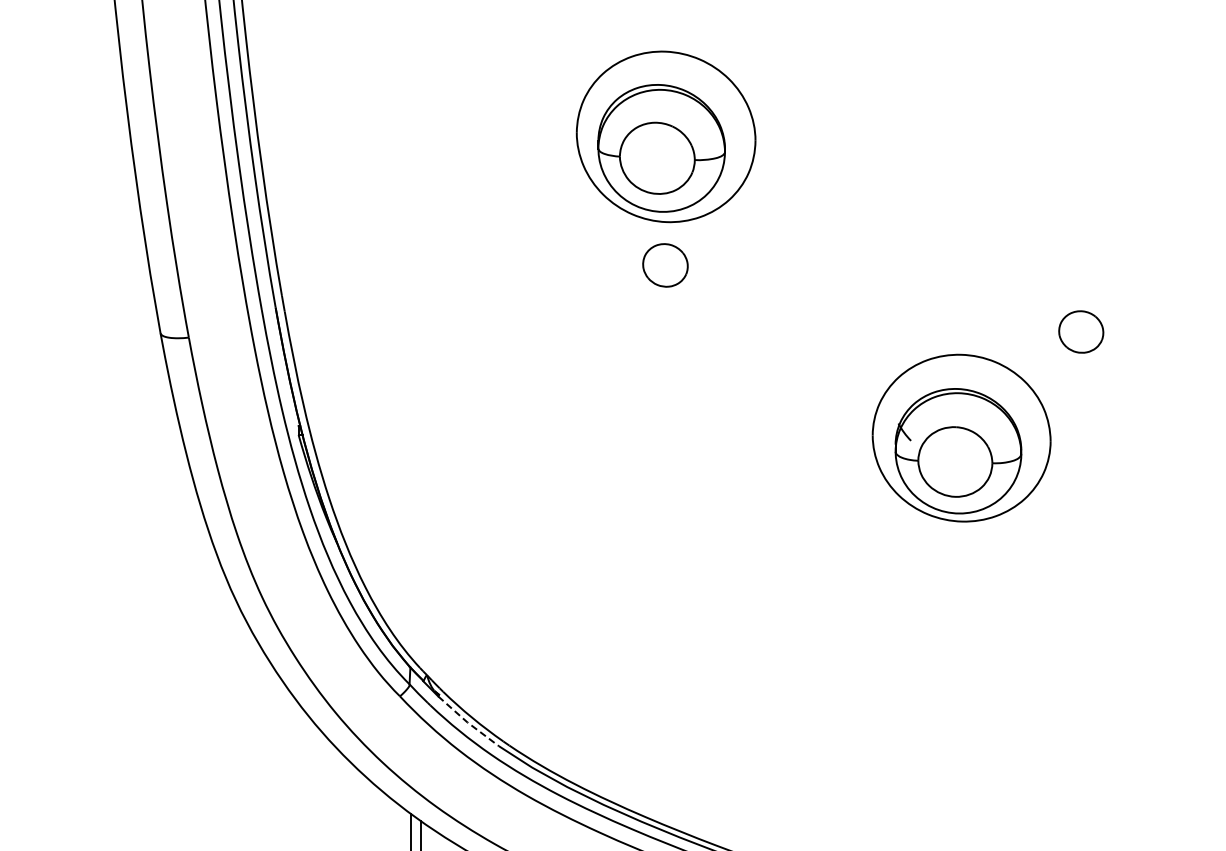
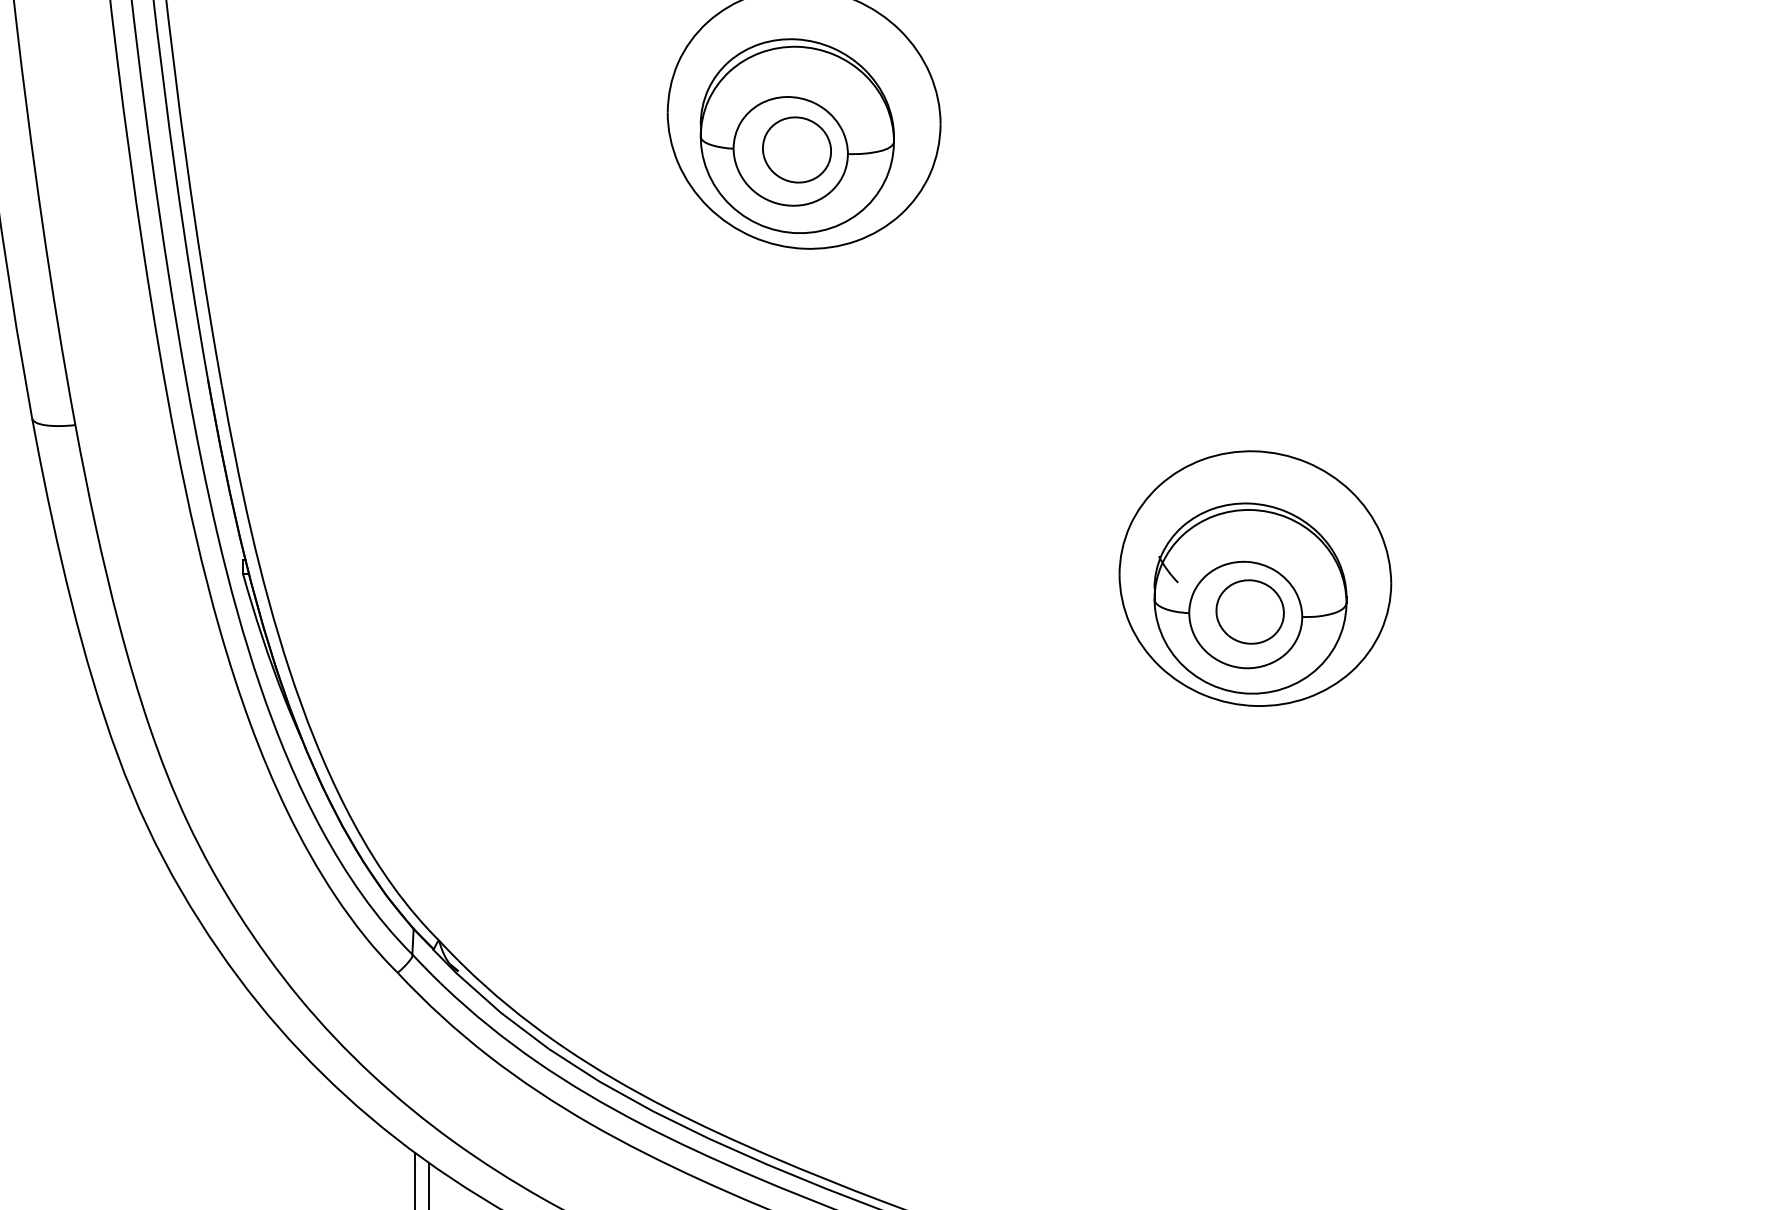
part: (665, 265) -> (797, 150), moved
part: (1081, 331) -> (1250, 611), moved
line: (467, 722) -> (500, 1012), dashed -> solid

